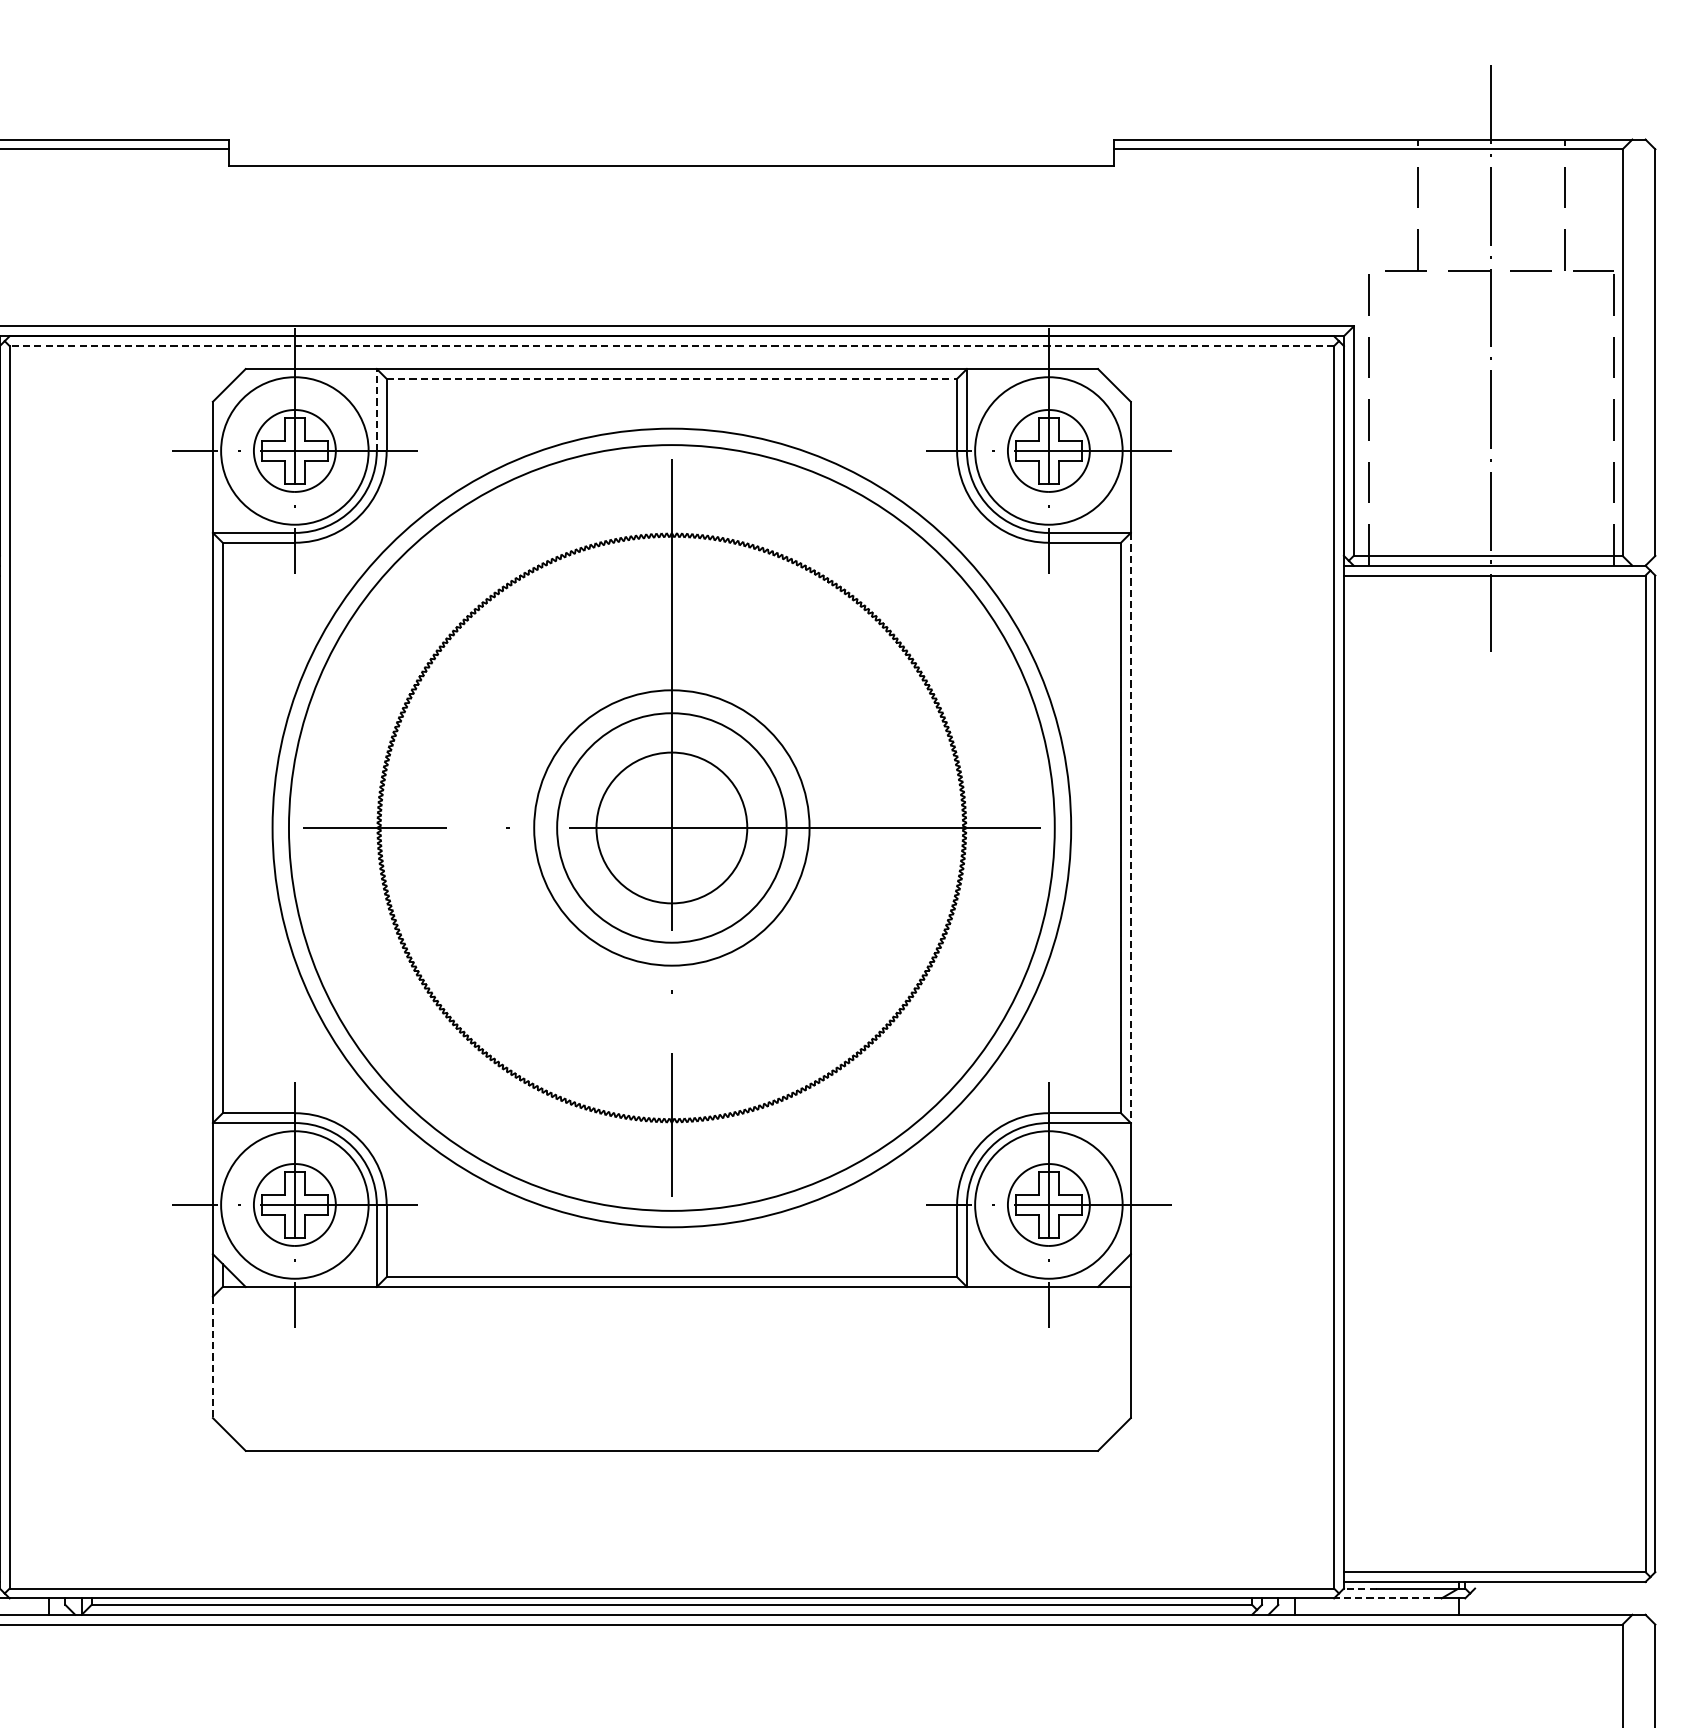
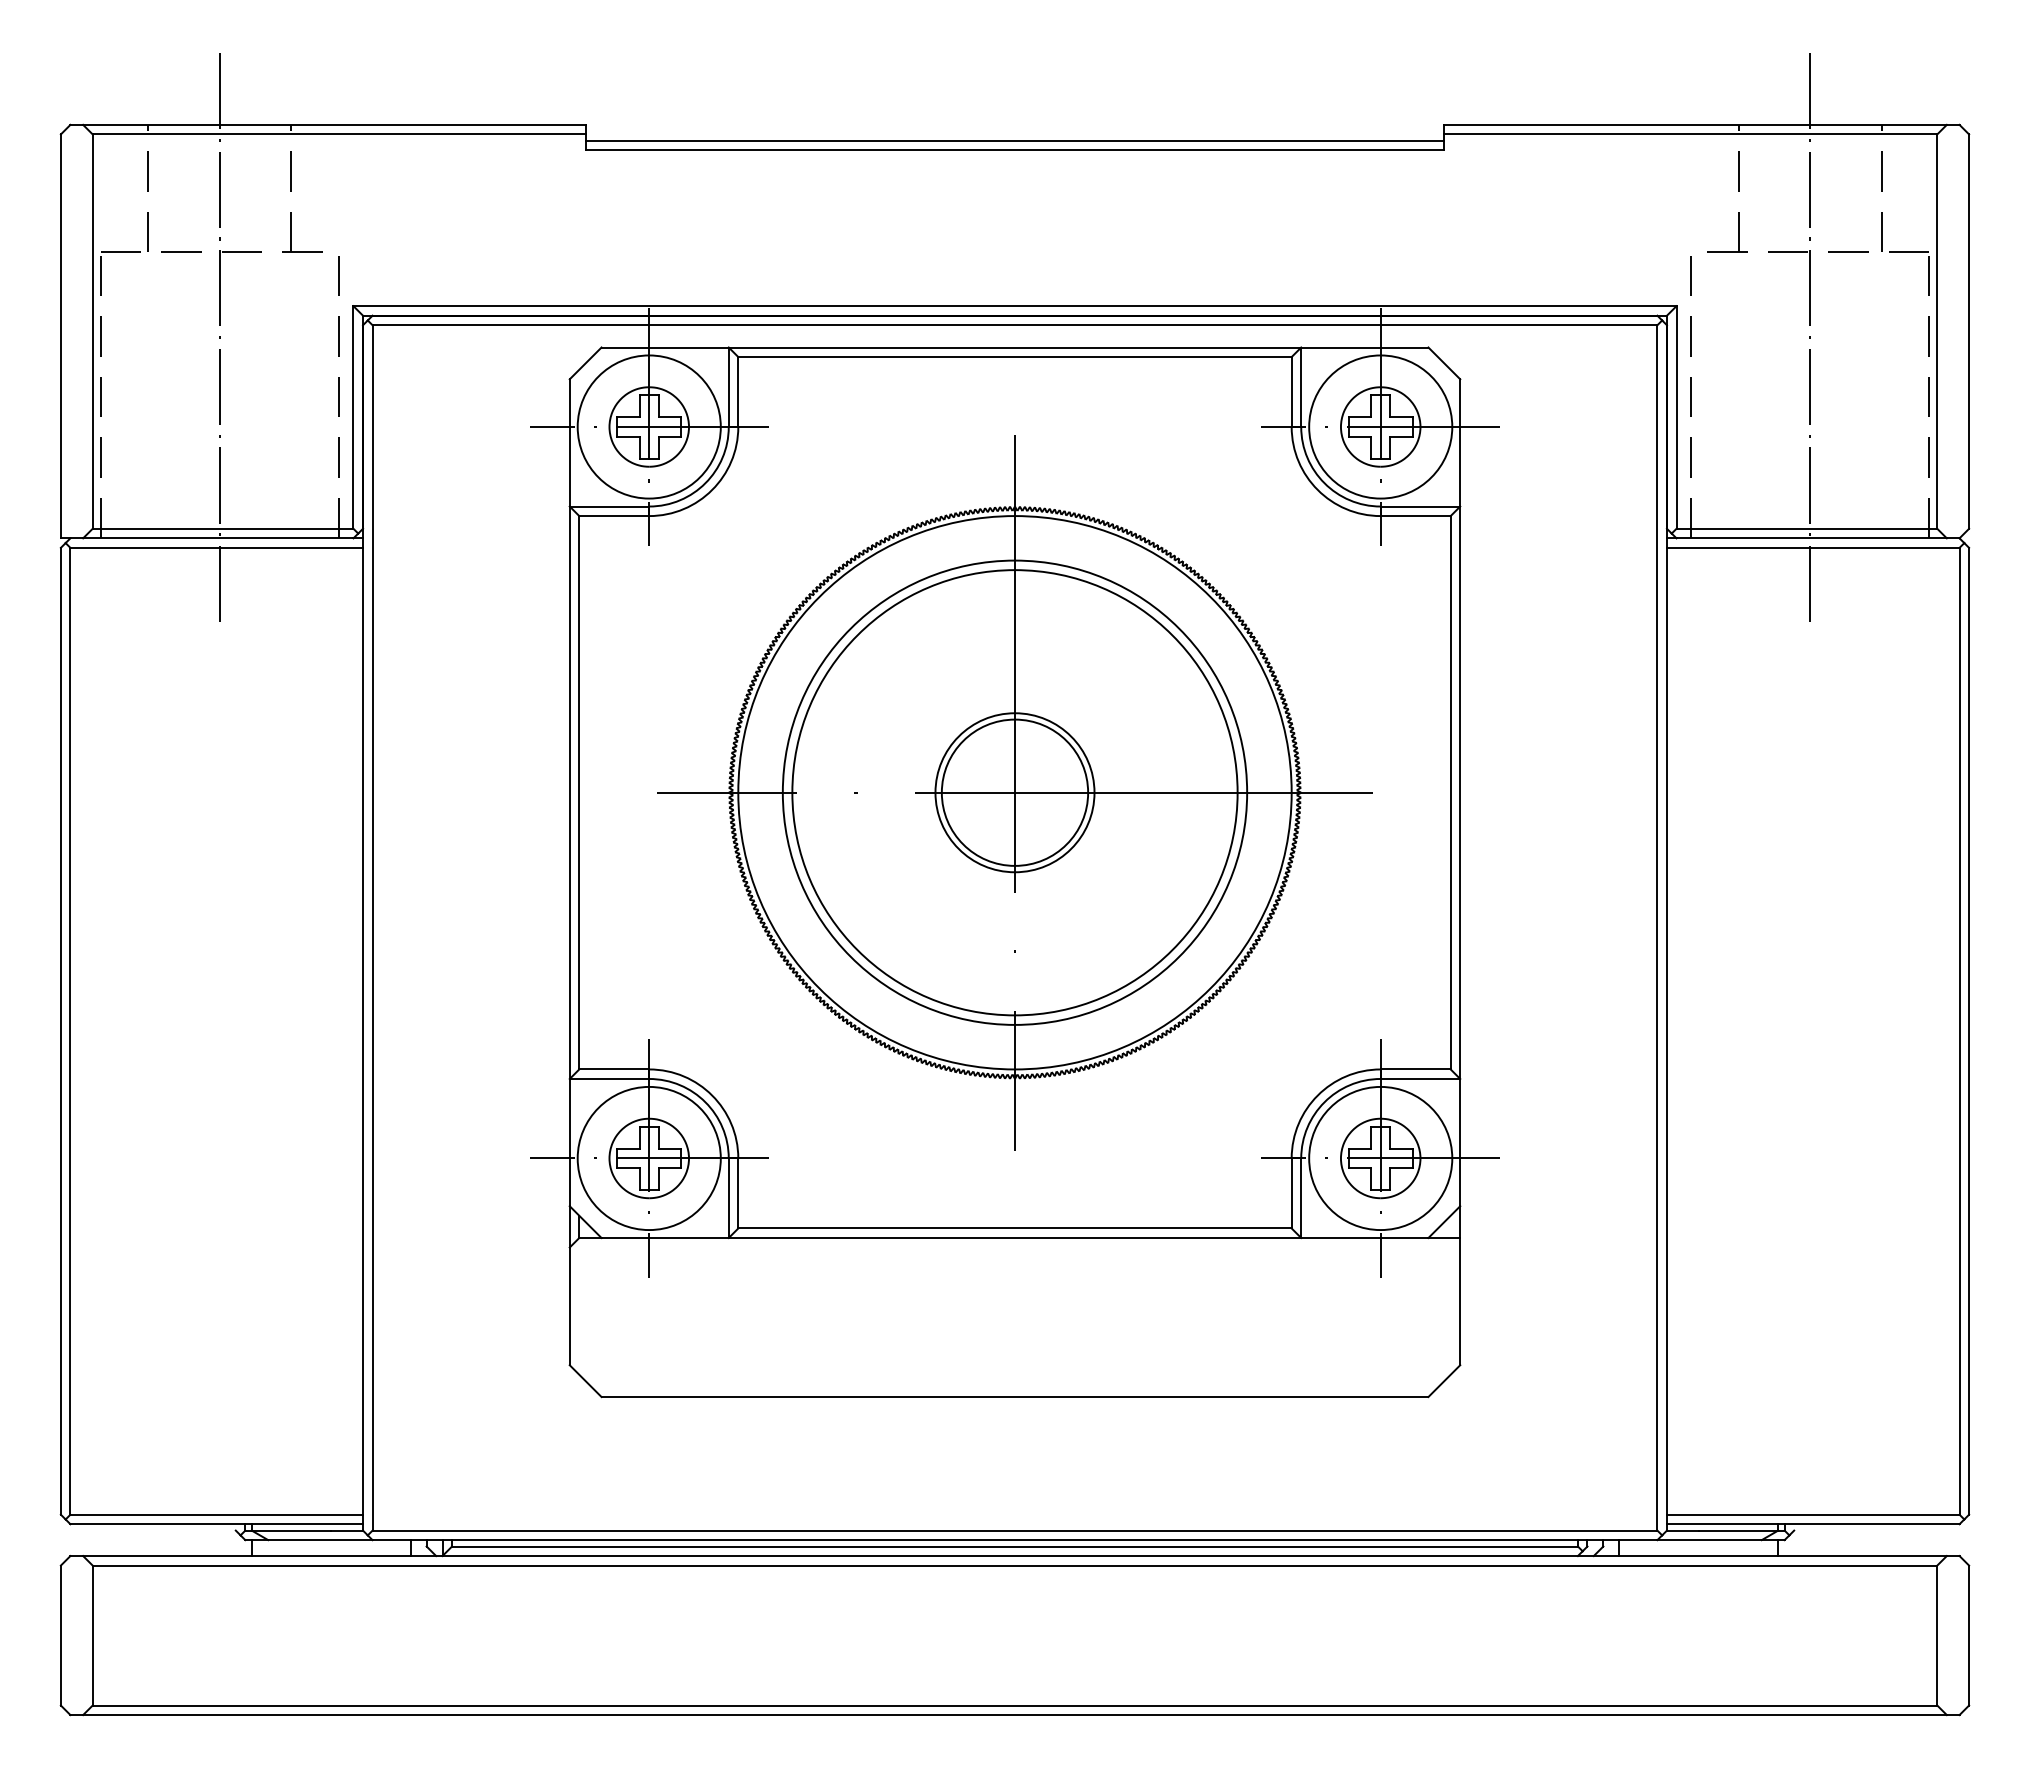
line: (671, 155) -> (1014, 140), added
line: (671, 346) -> (1014, 325), dashed -> solid
line: (672, 379) -> (1015, 357), dashed -> solid
line: (376, 410) -> (728, 387), dashed -> solid
circle: (671, 827) -> (1014, 792), size x0.62
circle: (671, 827) -> (1014, 792), size x0.71
circle: (671, 827) -> (1014, 792), size x0.71
circle: (671, 827) -> (1014, 792), size x1.67
line: (1131, 828) -> (1460, 793), dashed -> solid
line: (212, 1357) -> (569, 1306), dashed -> solid
line: (1359, 1588) -> (1682, 1530), dashed -> solid
line: (1387, 1598) -> (1709, 1540), dashed -> solid

